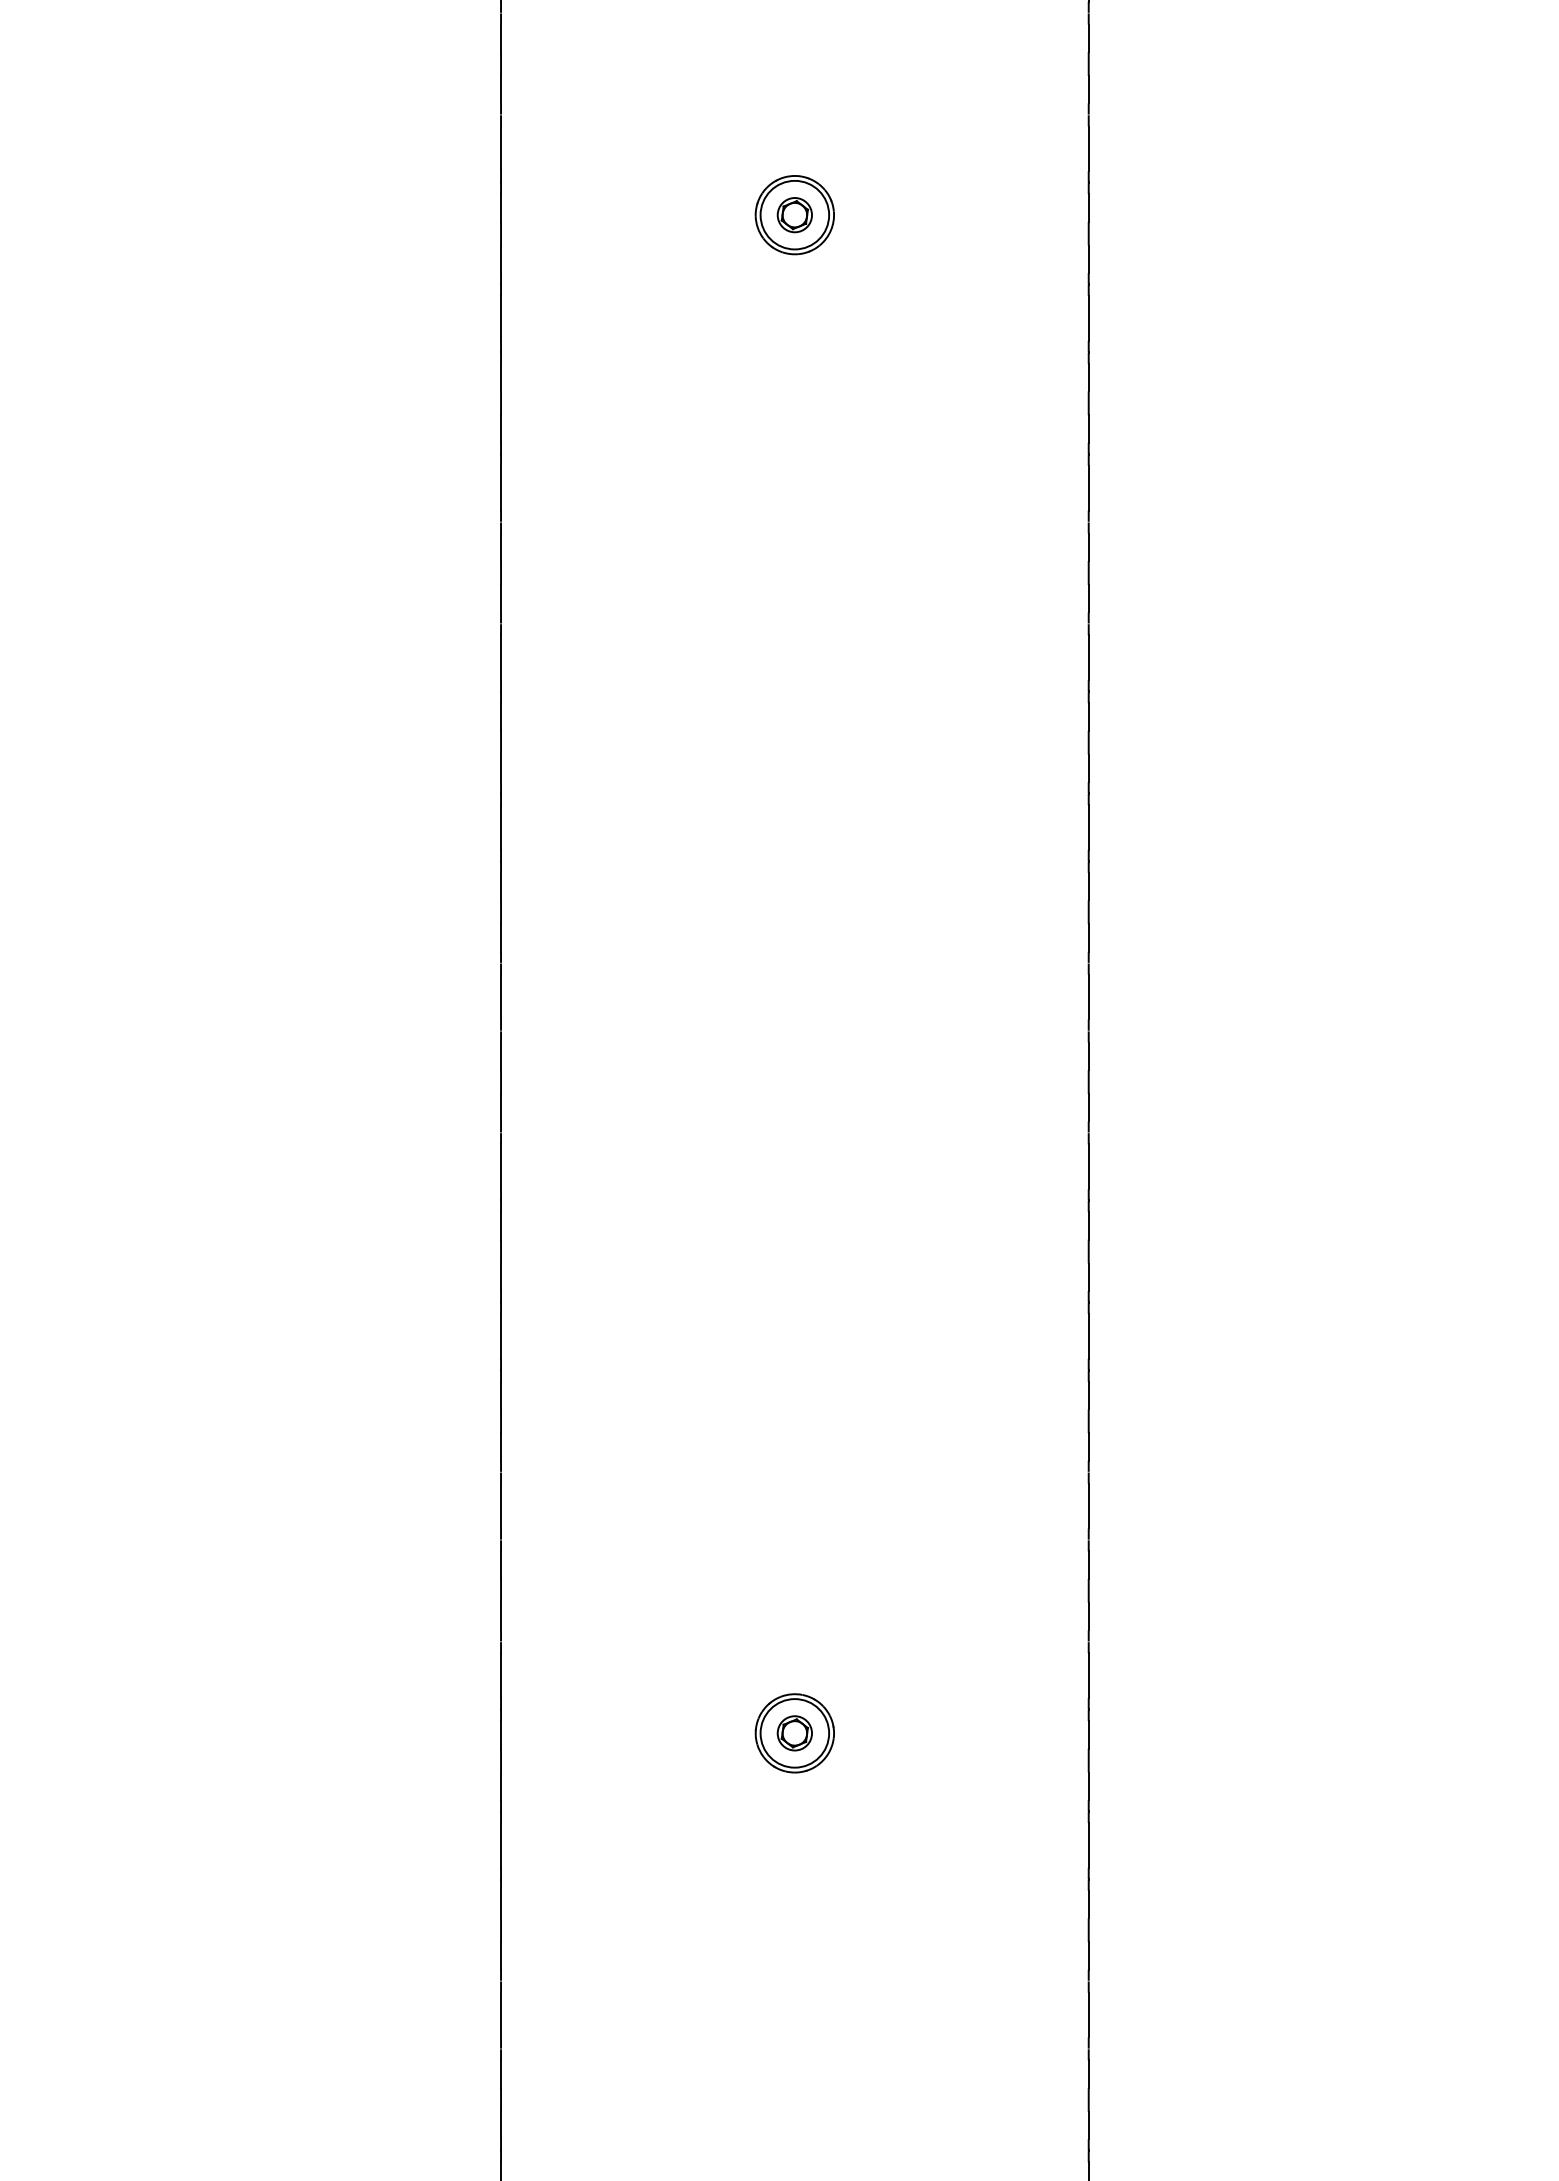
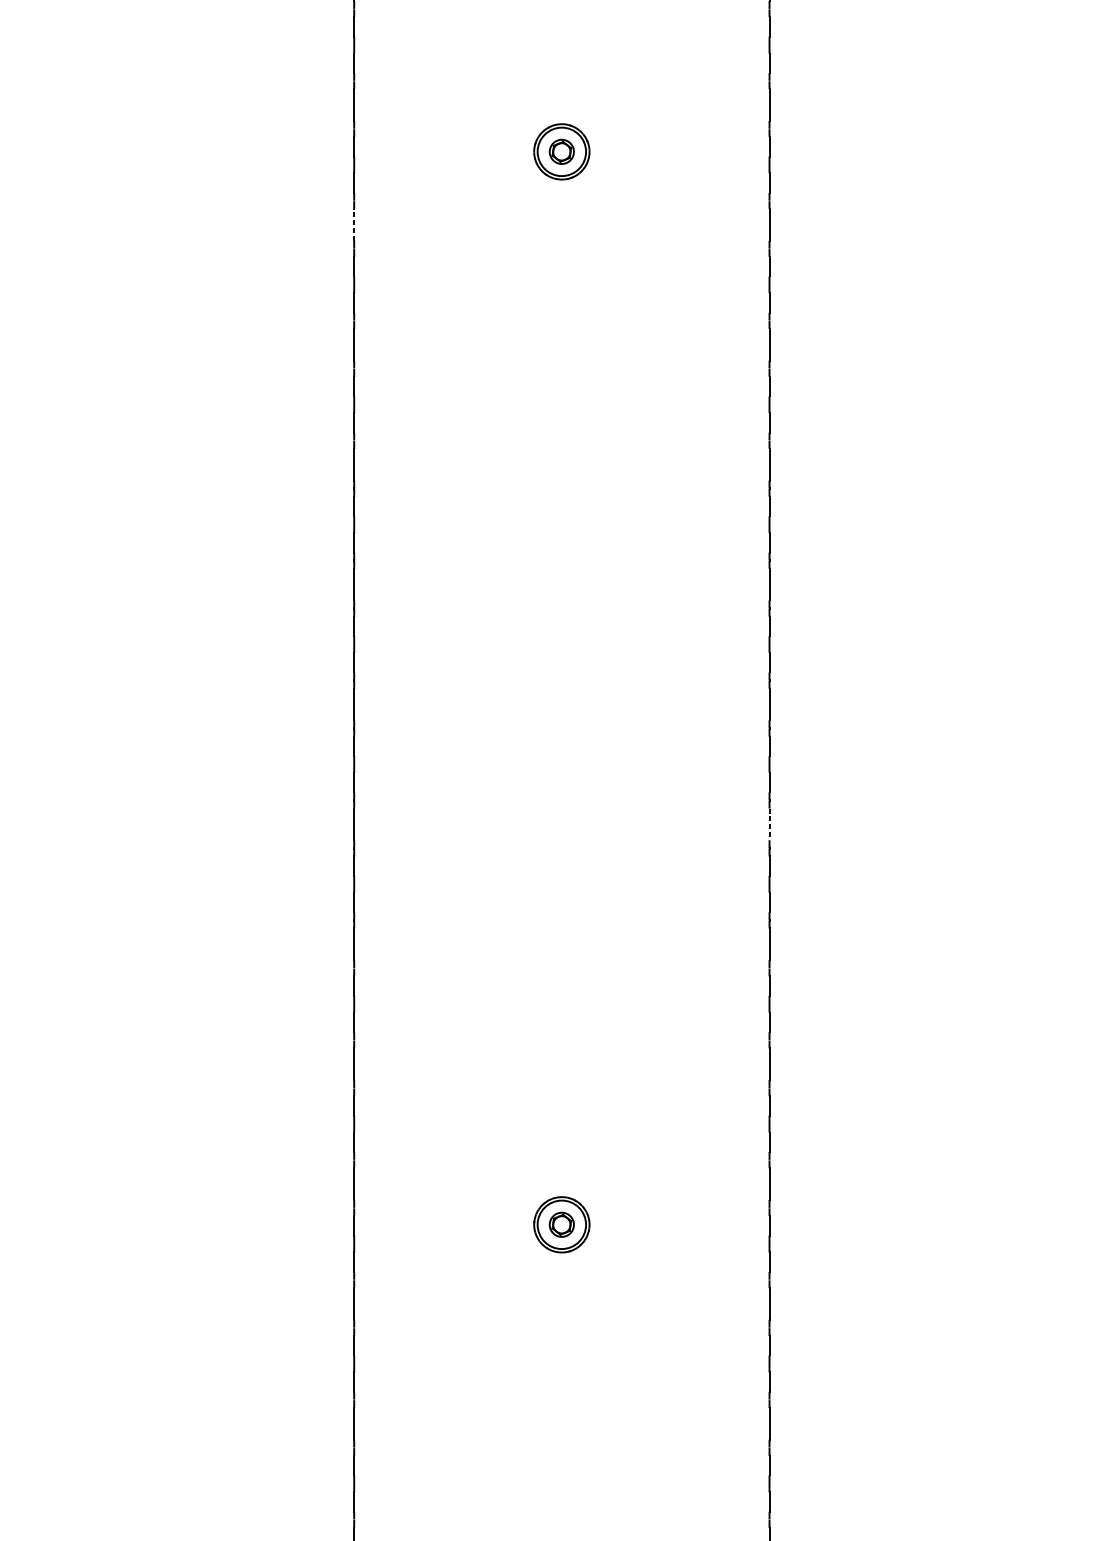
line: (501, 318) -> (354, 224), solid -> dashed
line: (1088, 1167) -> (769, 824), solid -> dashed

